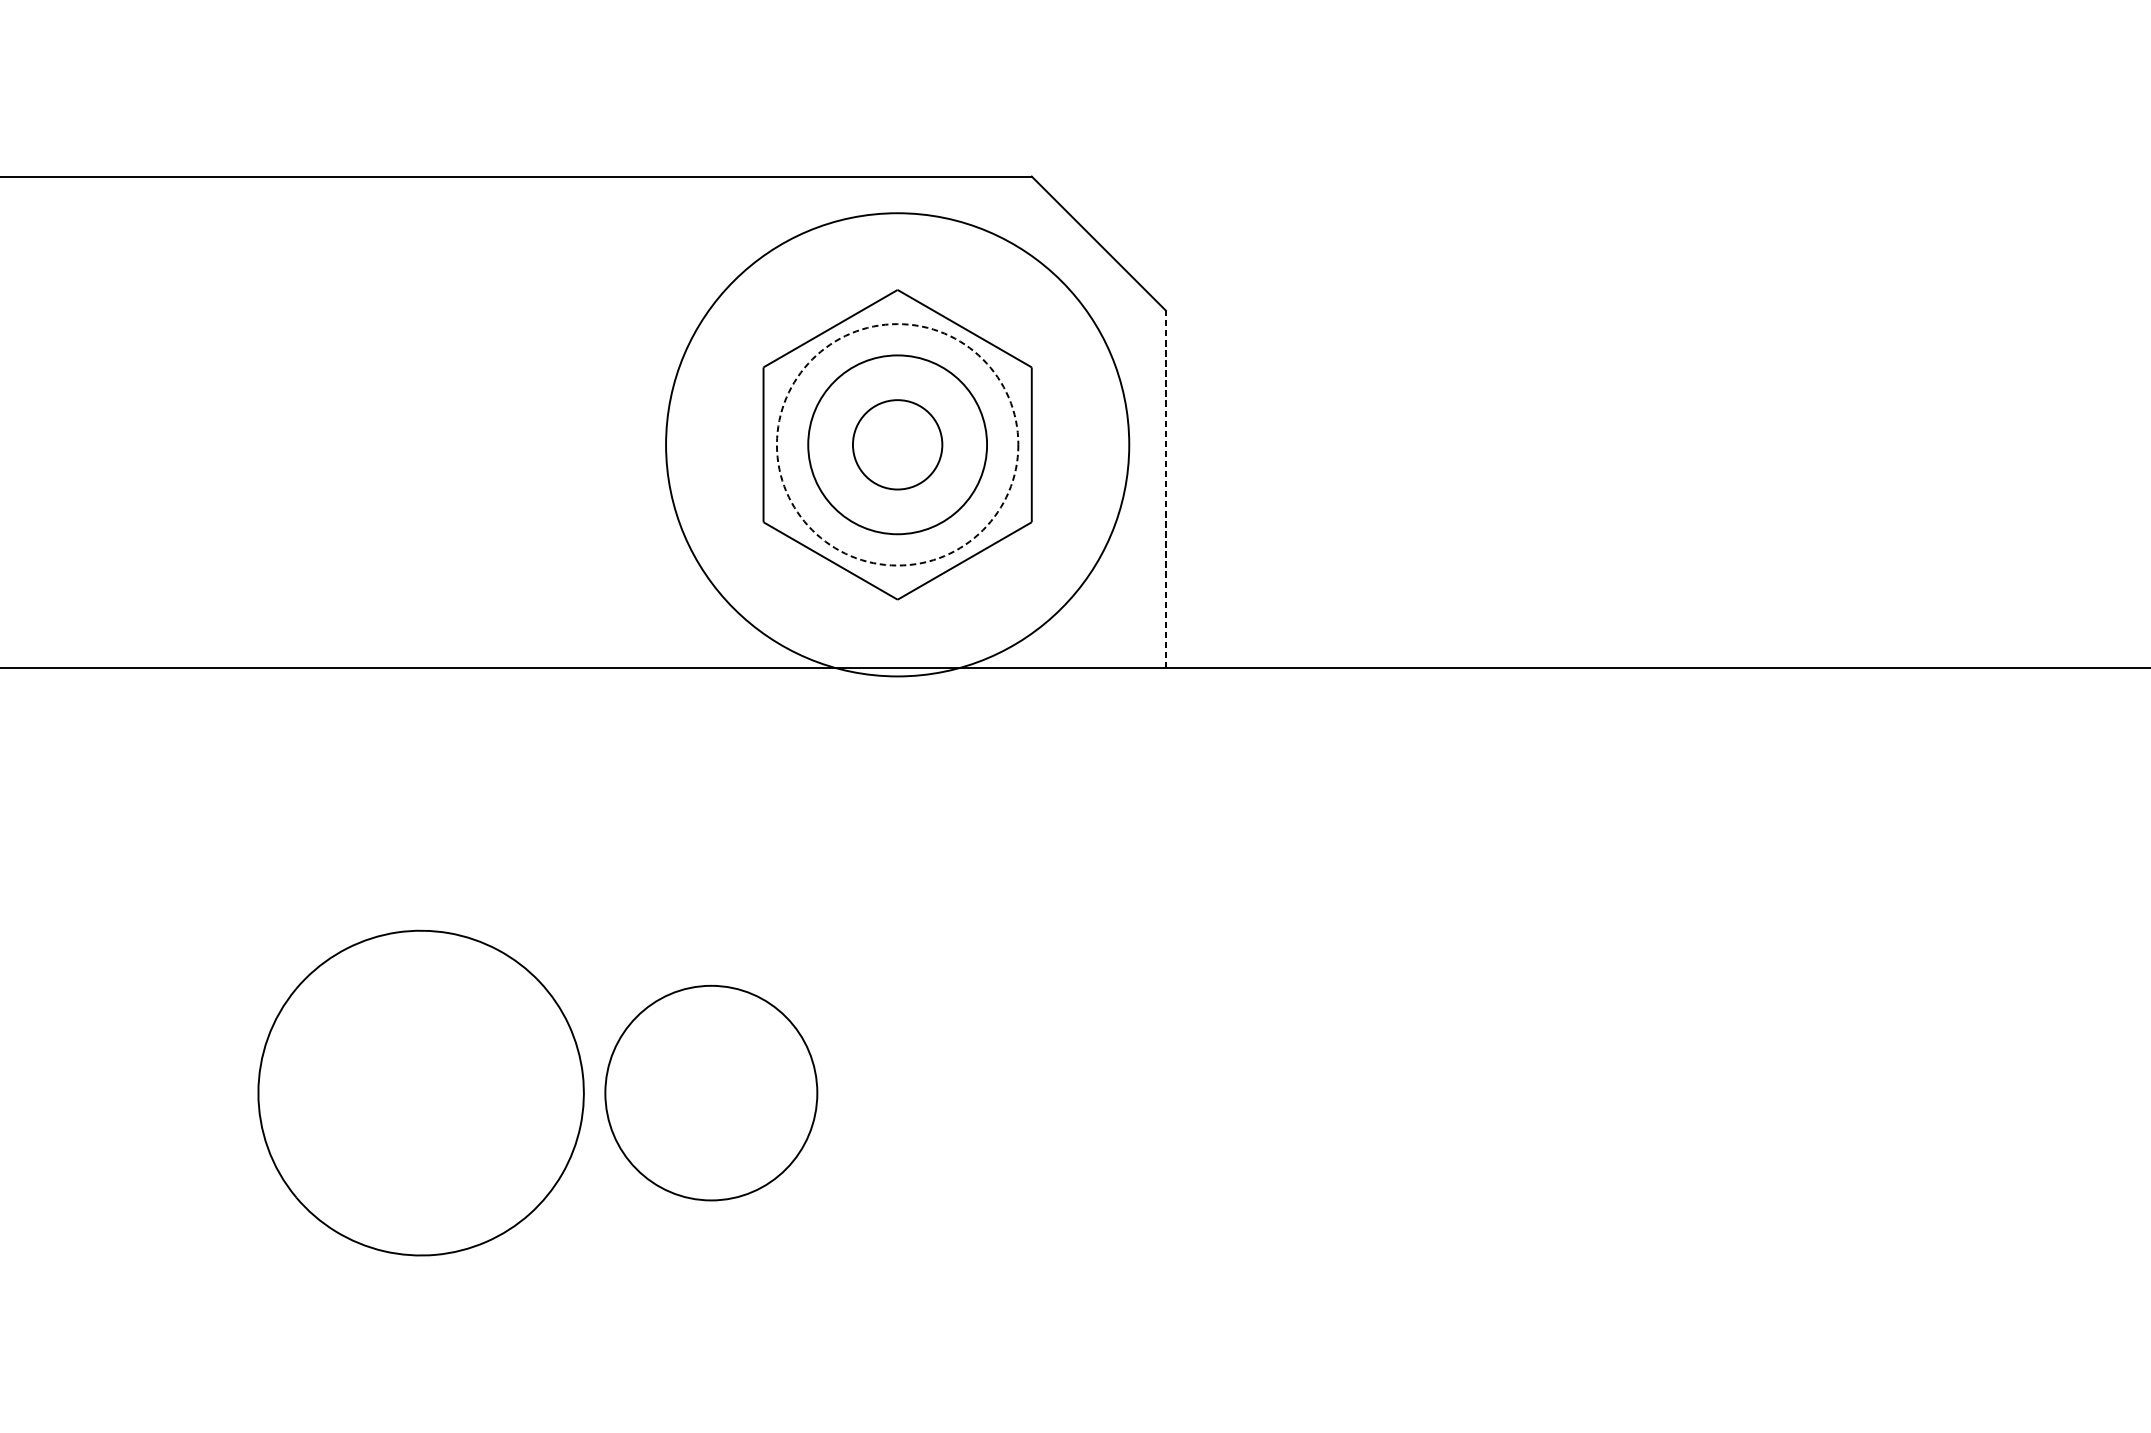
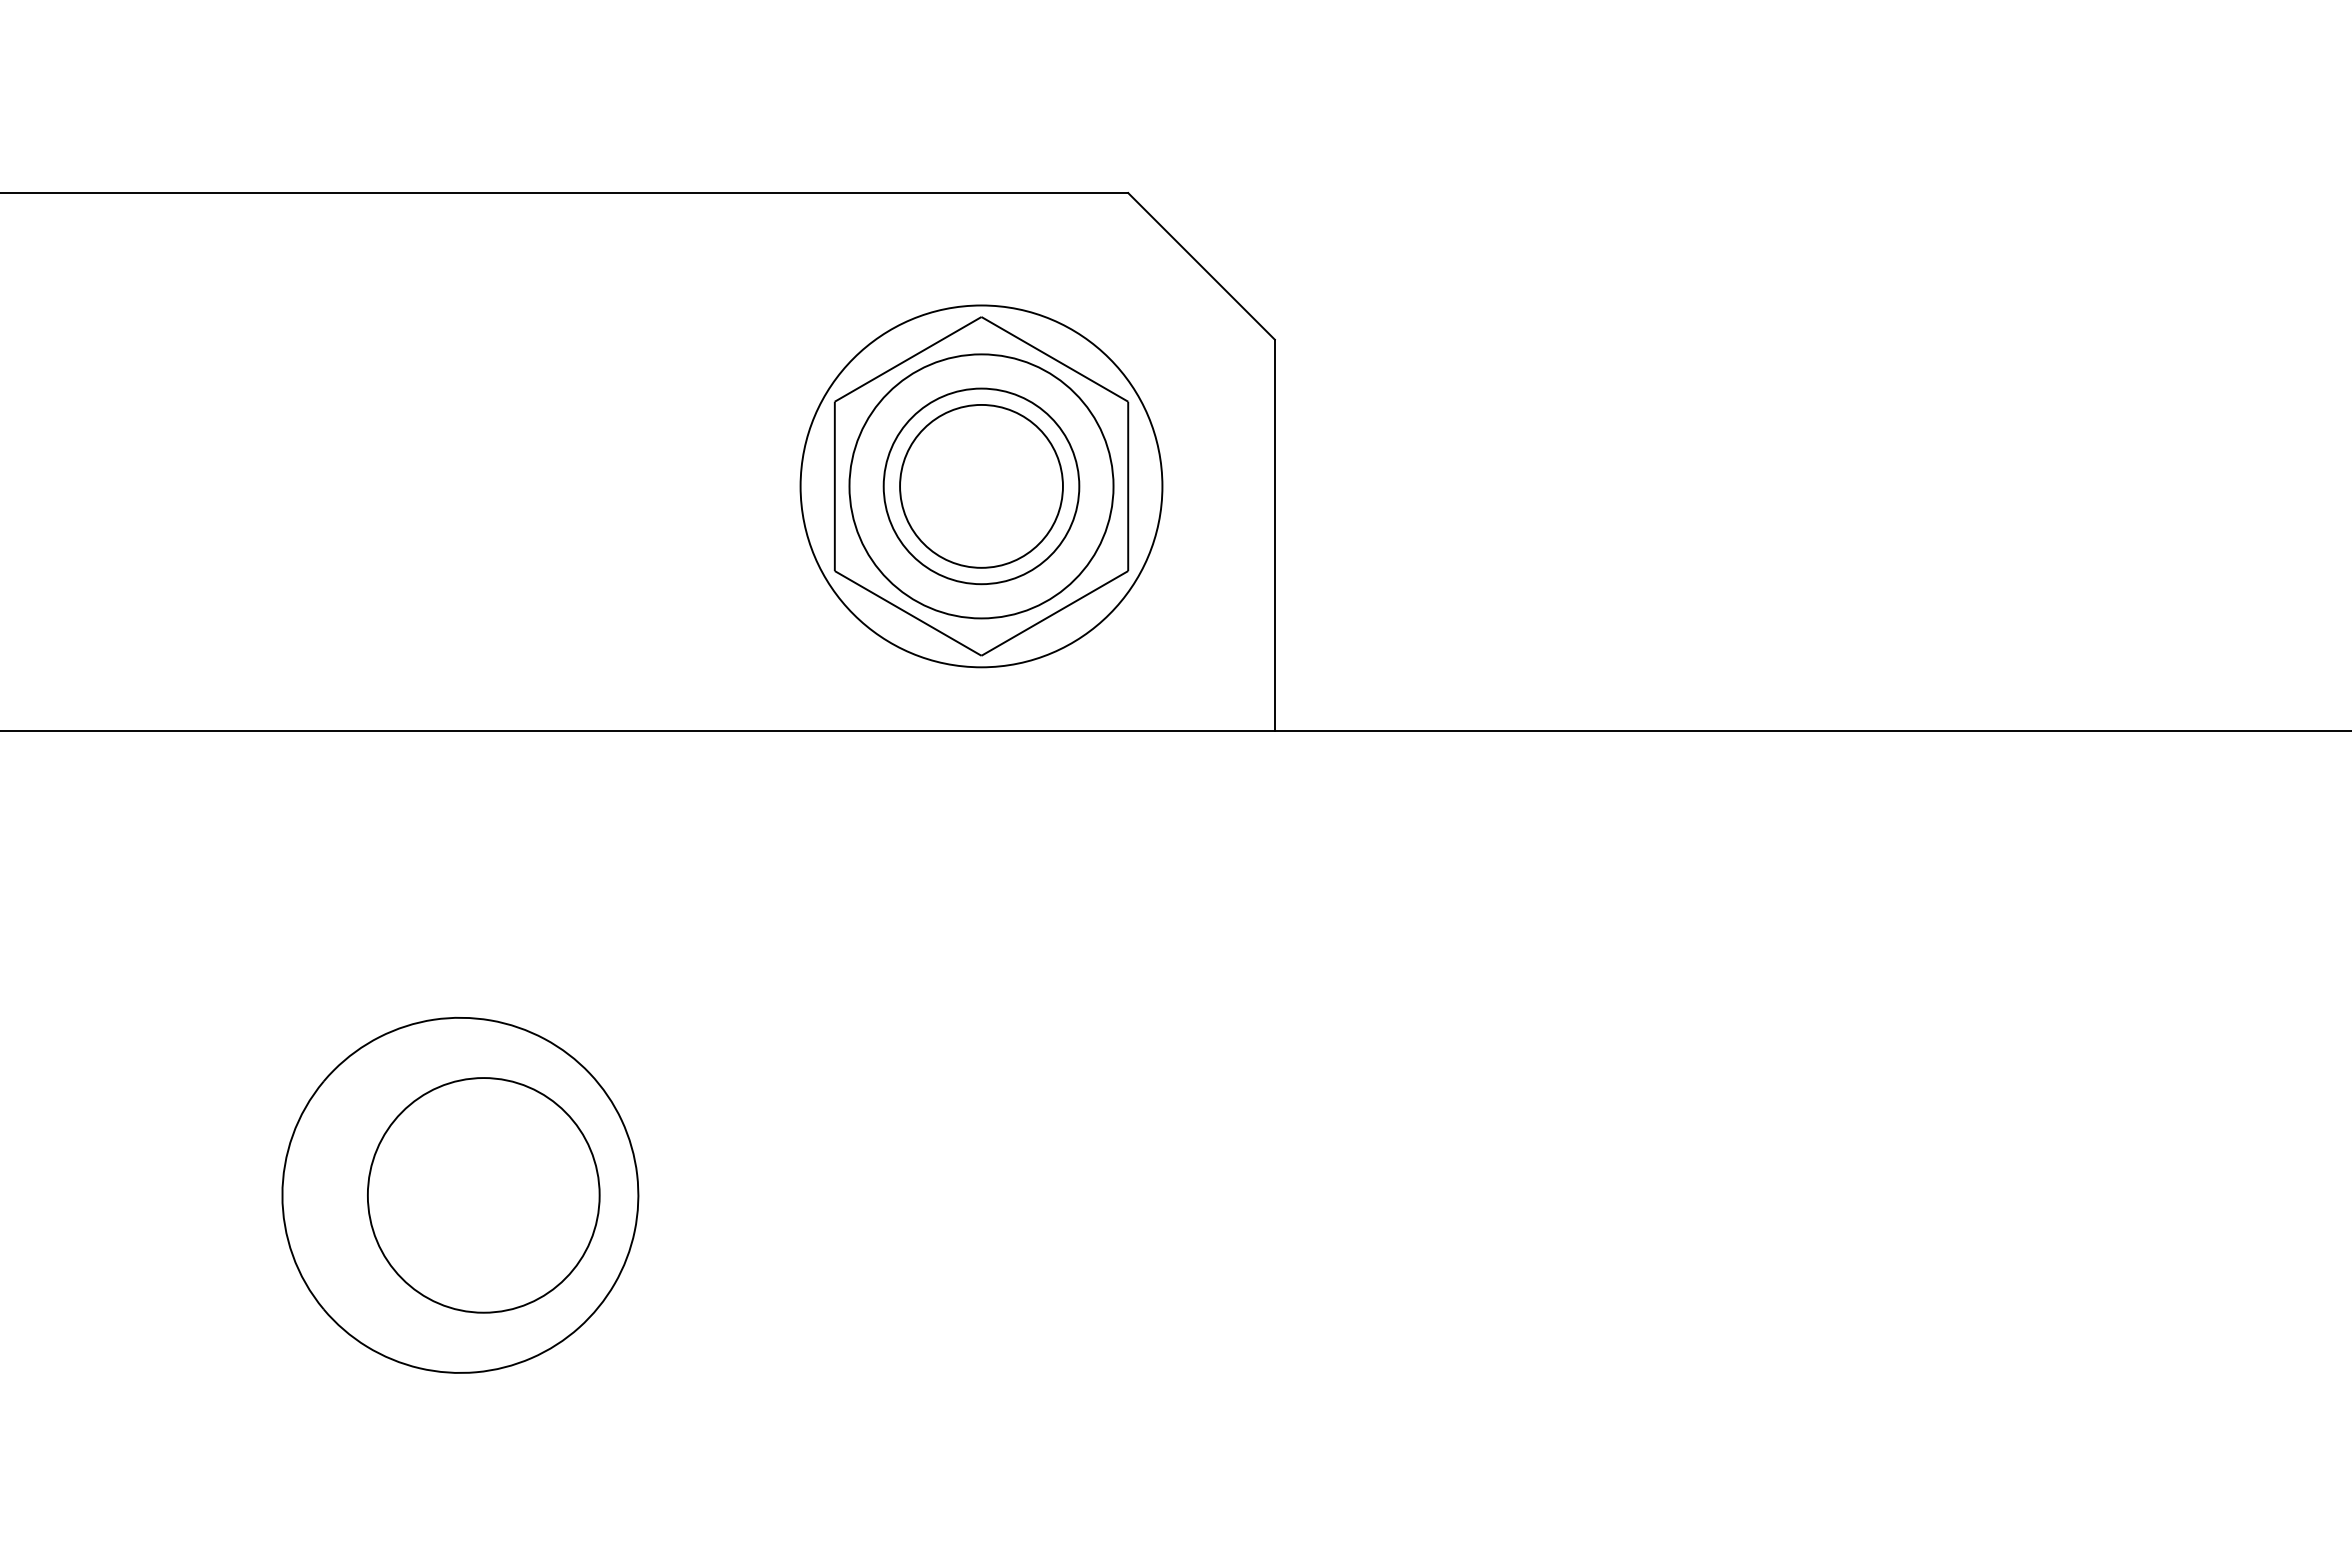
circle: (897, 444) -> (981, 485), size x1.67
circle: (897, 444) -> (981, 486), dashed -> solid
circle: (897, 444) -> (981, 486), size x0.71
line: (1165, 489) -> (1274, 535), dashed -> solid
part: (711, 1093) -> (483, 1195), moved

